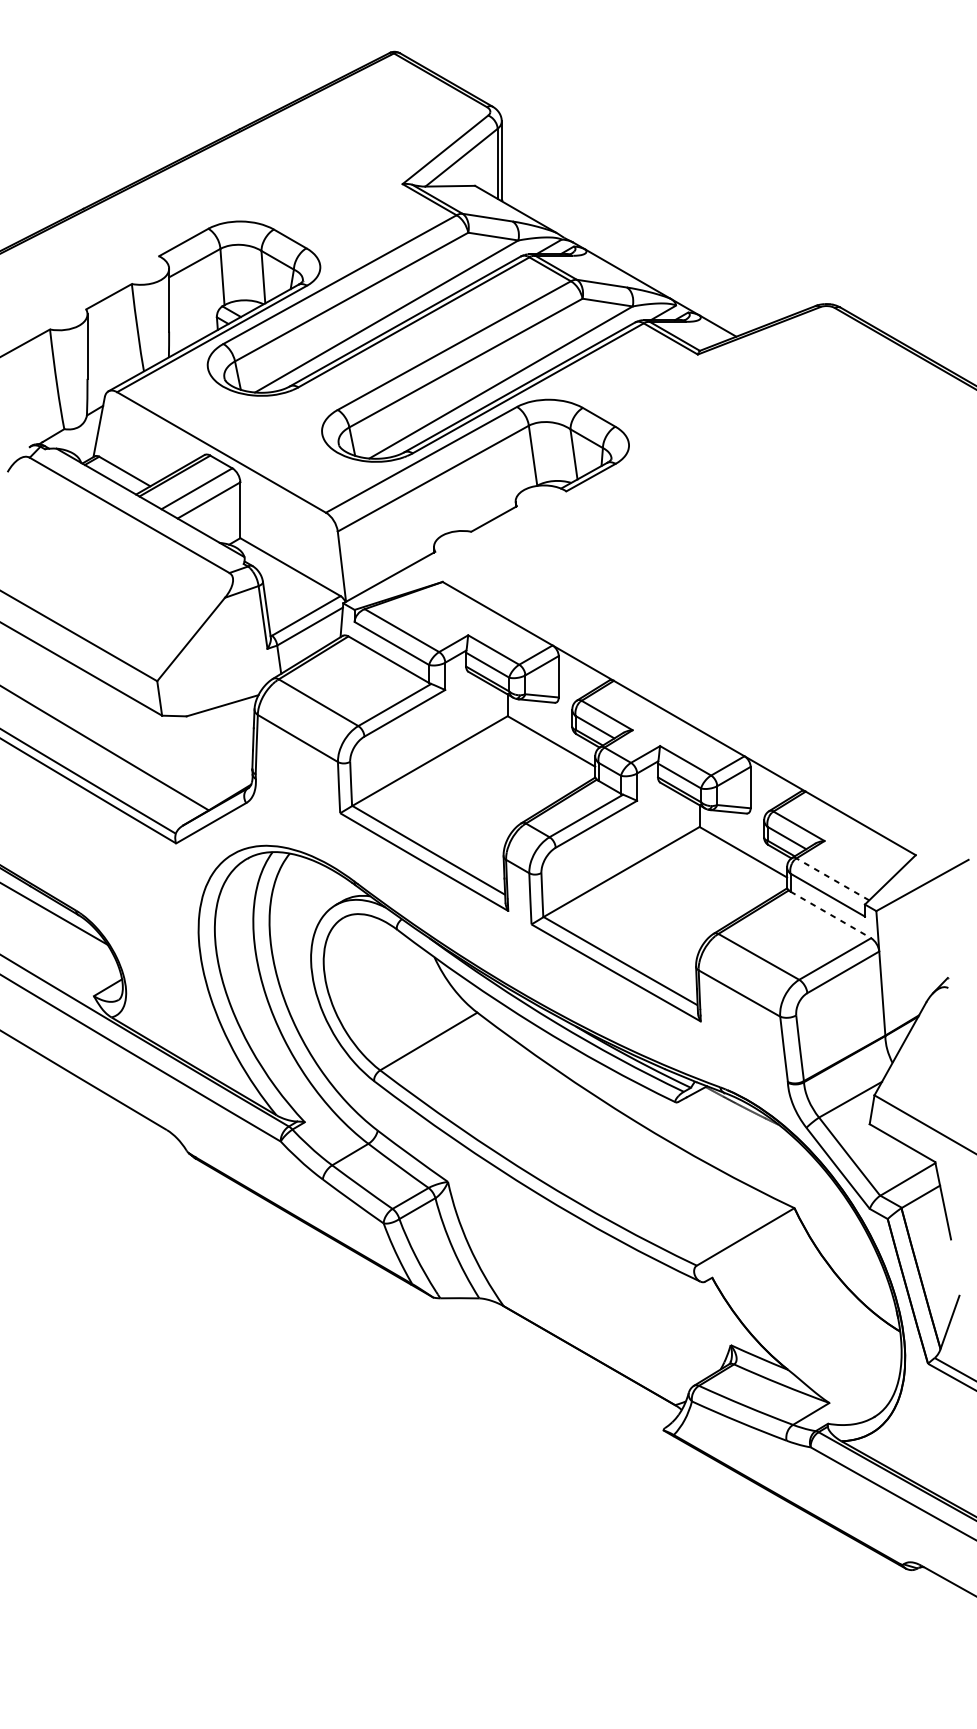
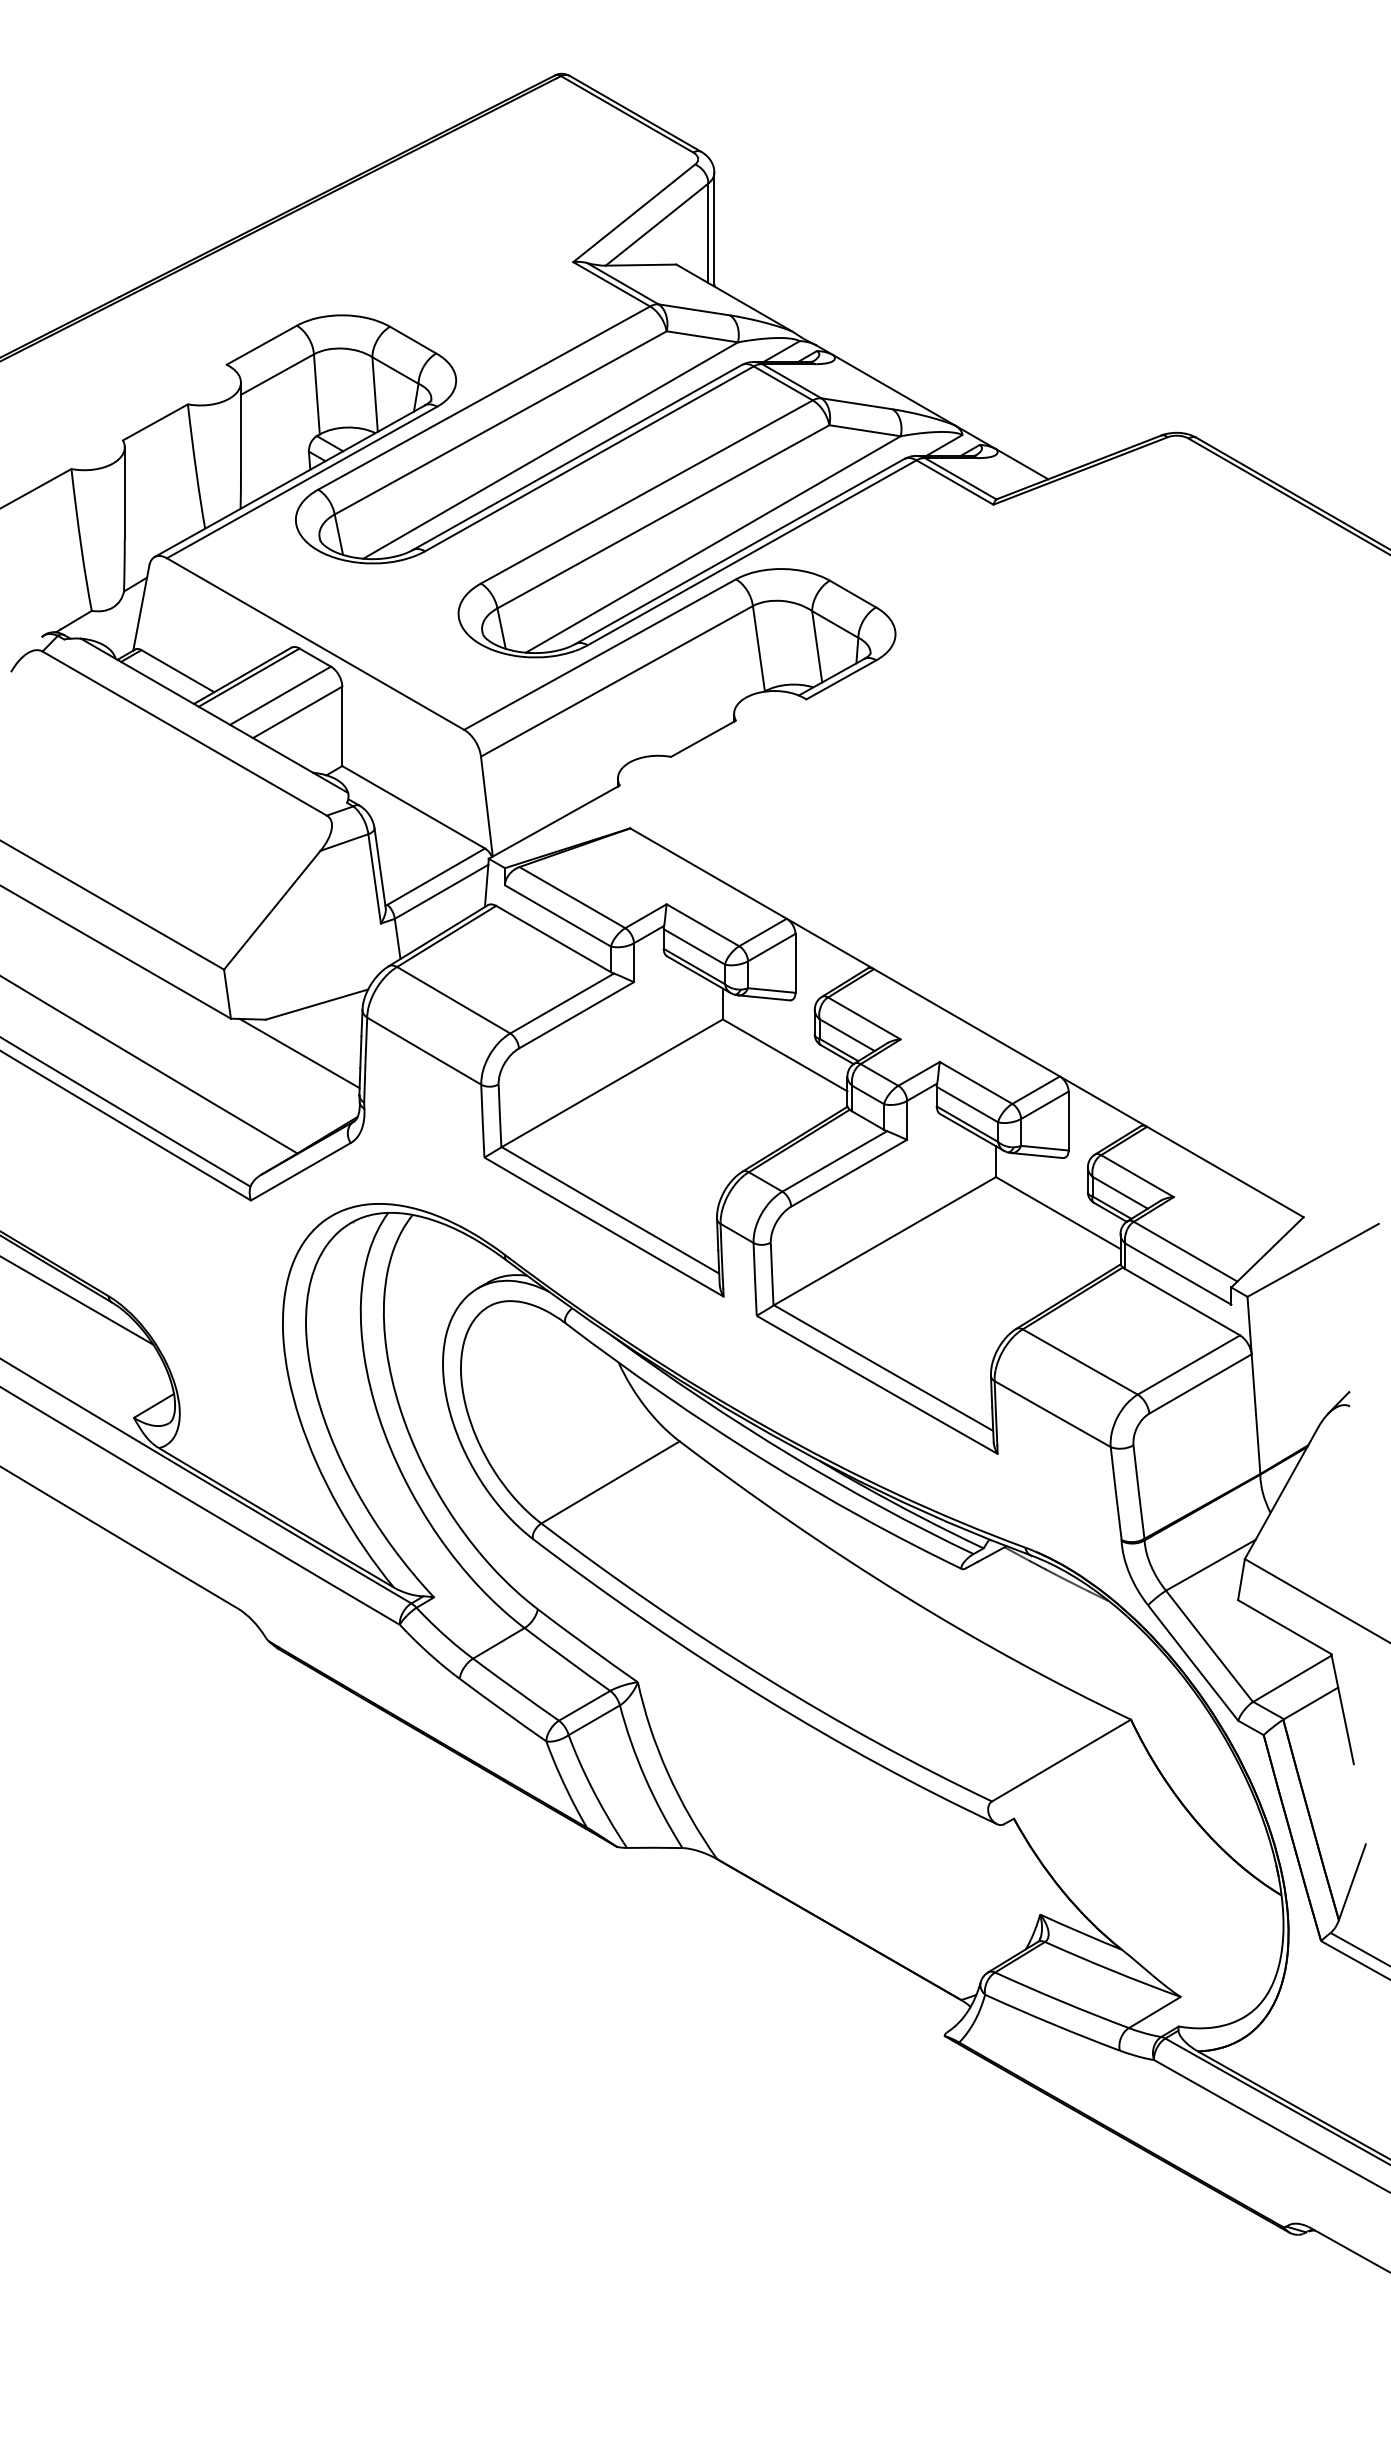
line: (210, 740) -> (299, 1053), added
line: (832, 879) -> (1185, 1251), dashed -> solid
line: (831, 915) -> (1183, 1302), dashed -> solid

